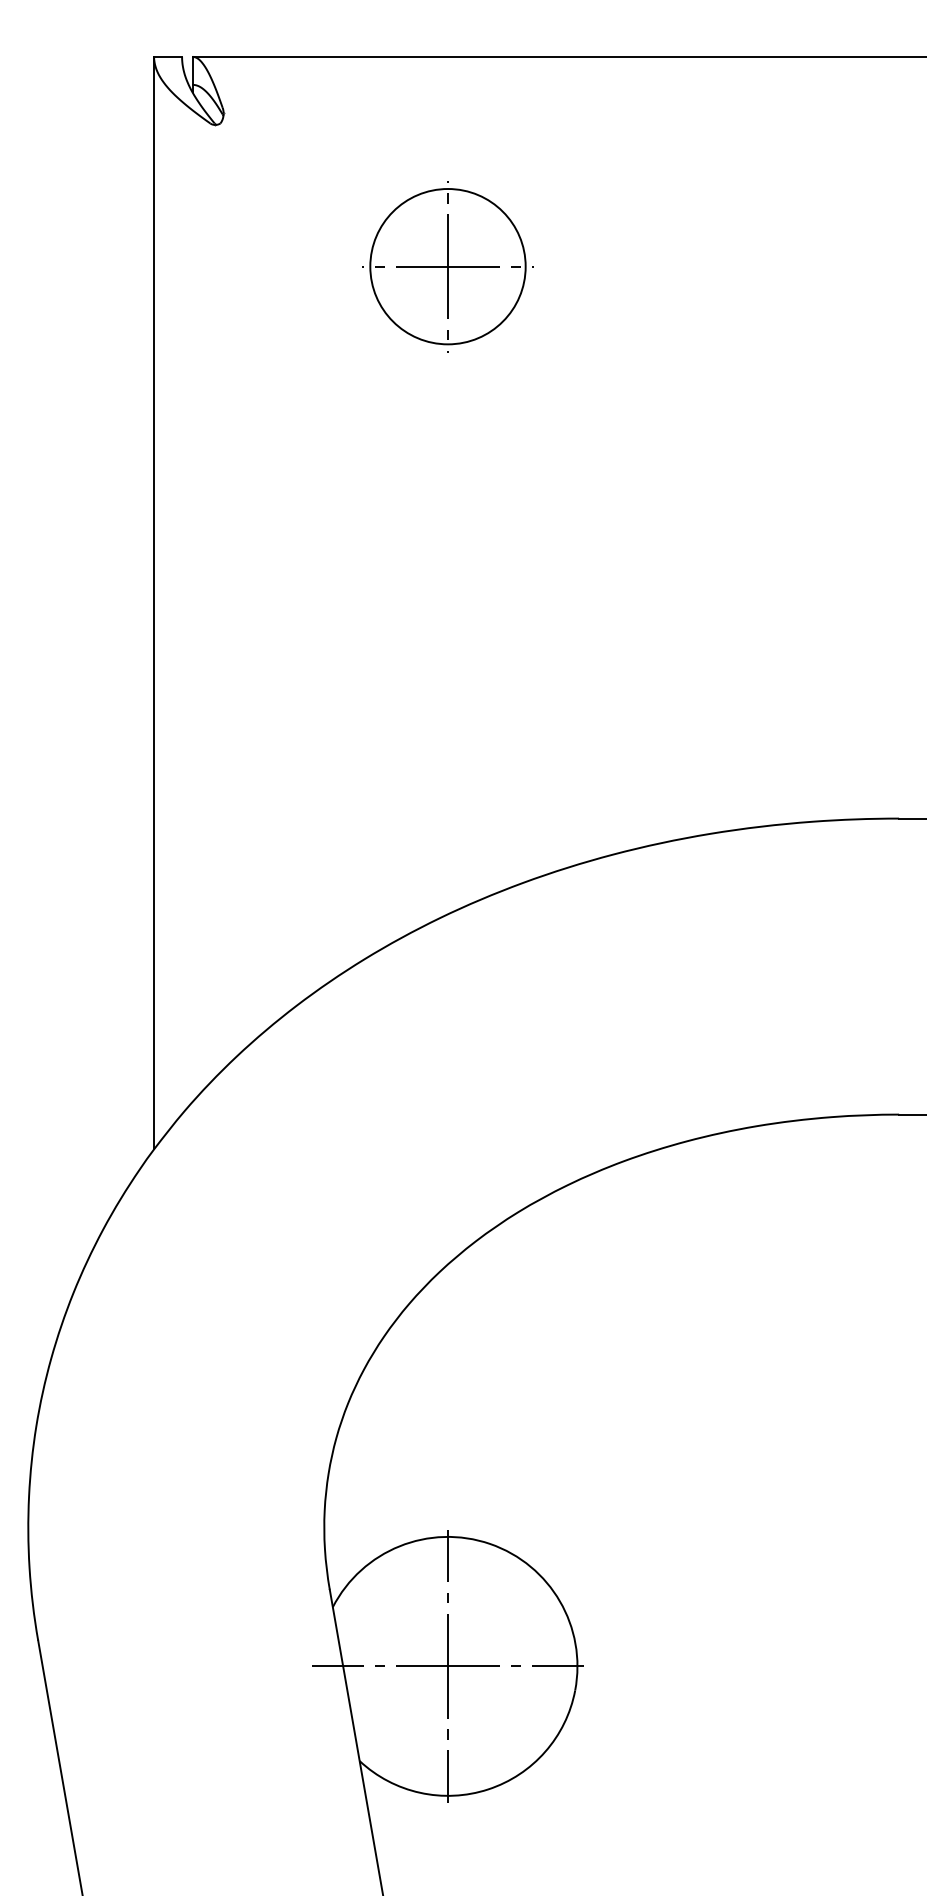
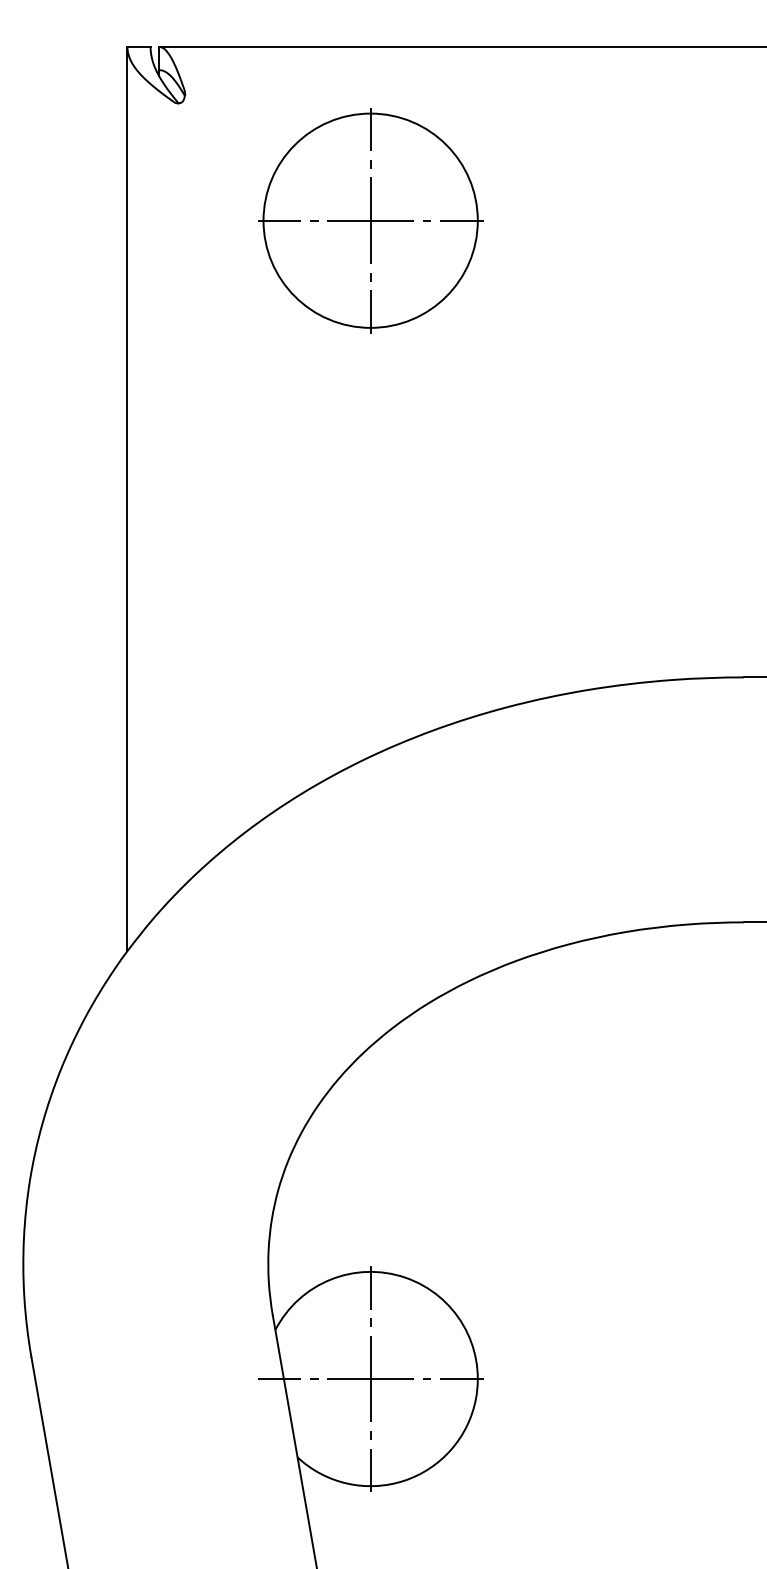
part: (447, 266) -> (370, 220), size x1.67

